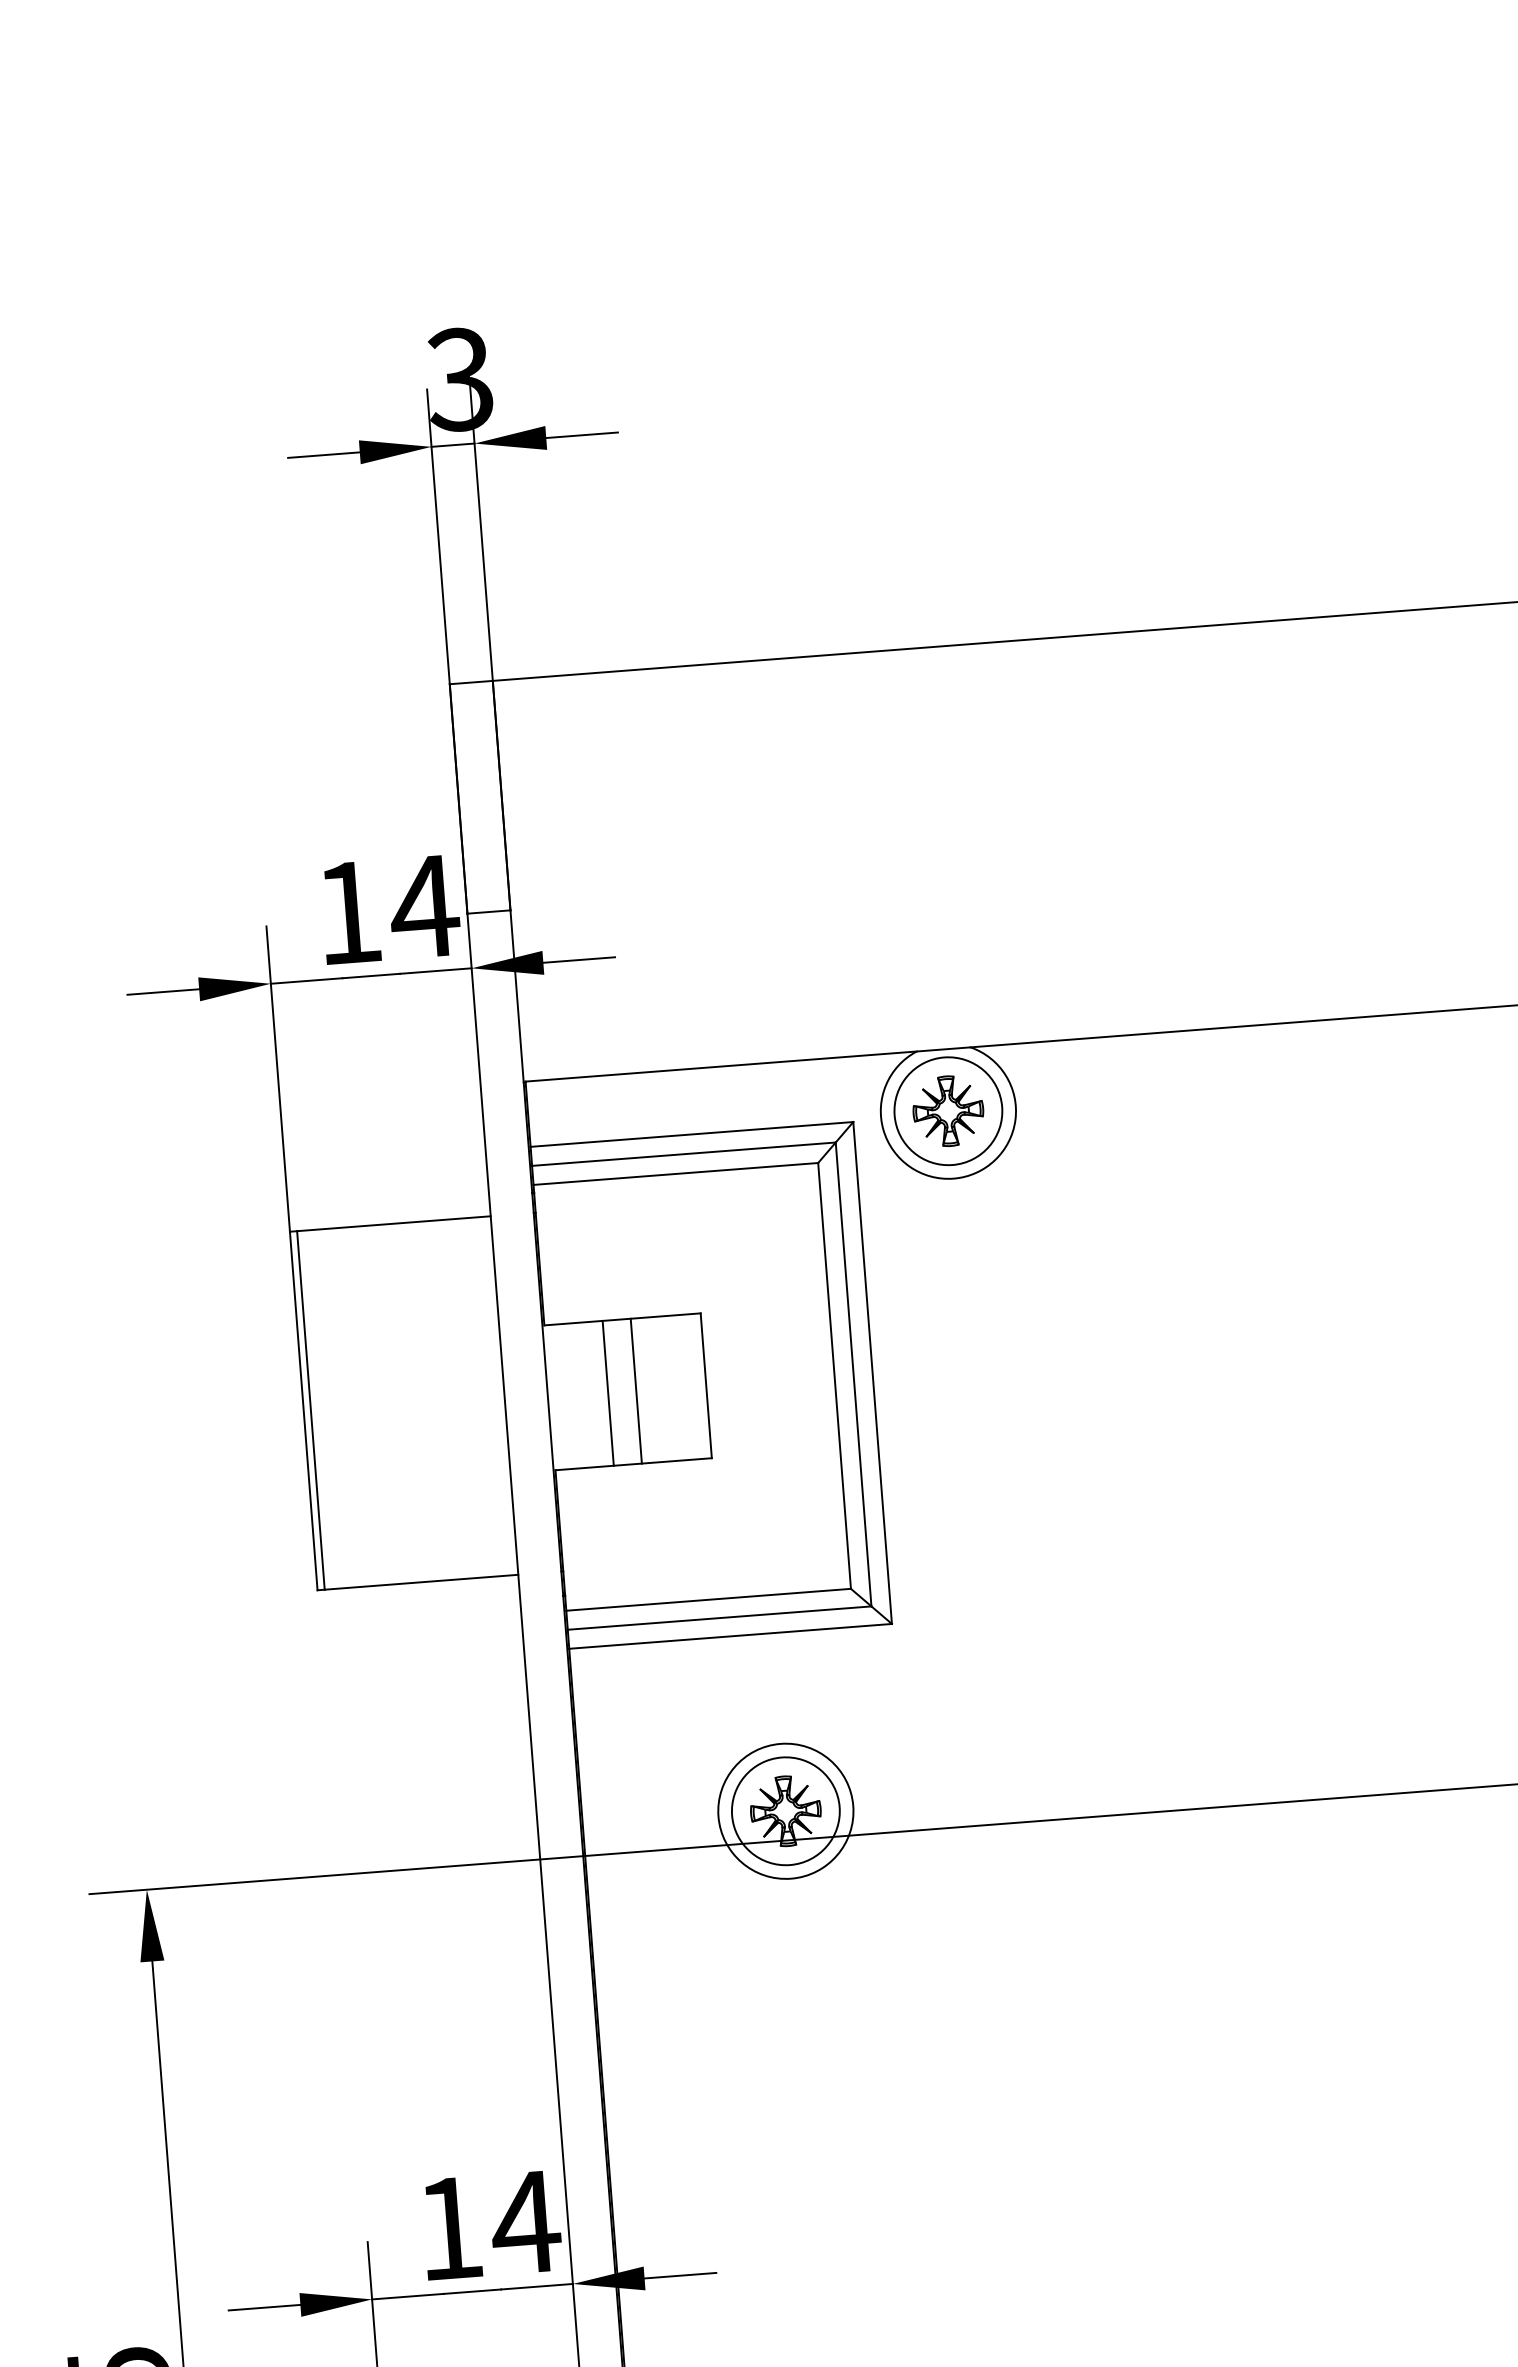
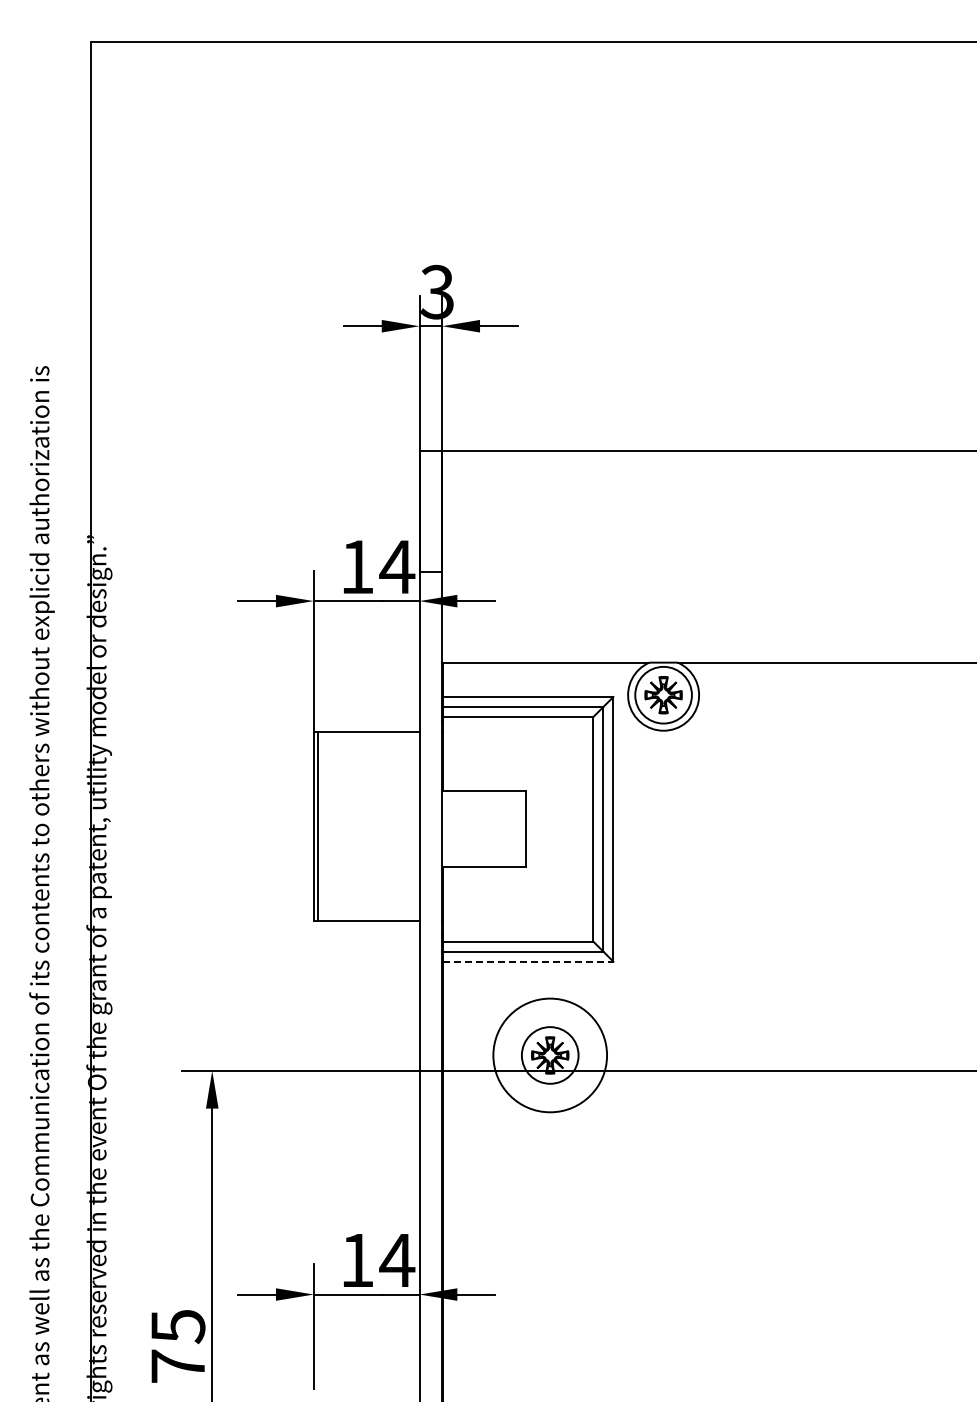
line: (635, 1391) -> (488, 829), removed
line: (607, 1393) -> (473, 829), removed
line: (730, 1636) -> (528, 961), solid -> dashed
circle: (784, 1809) -> (549, 1054), size x1.6

